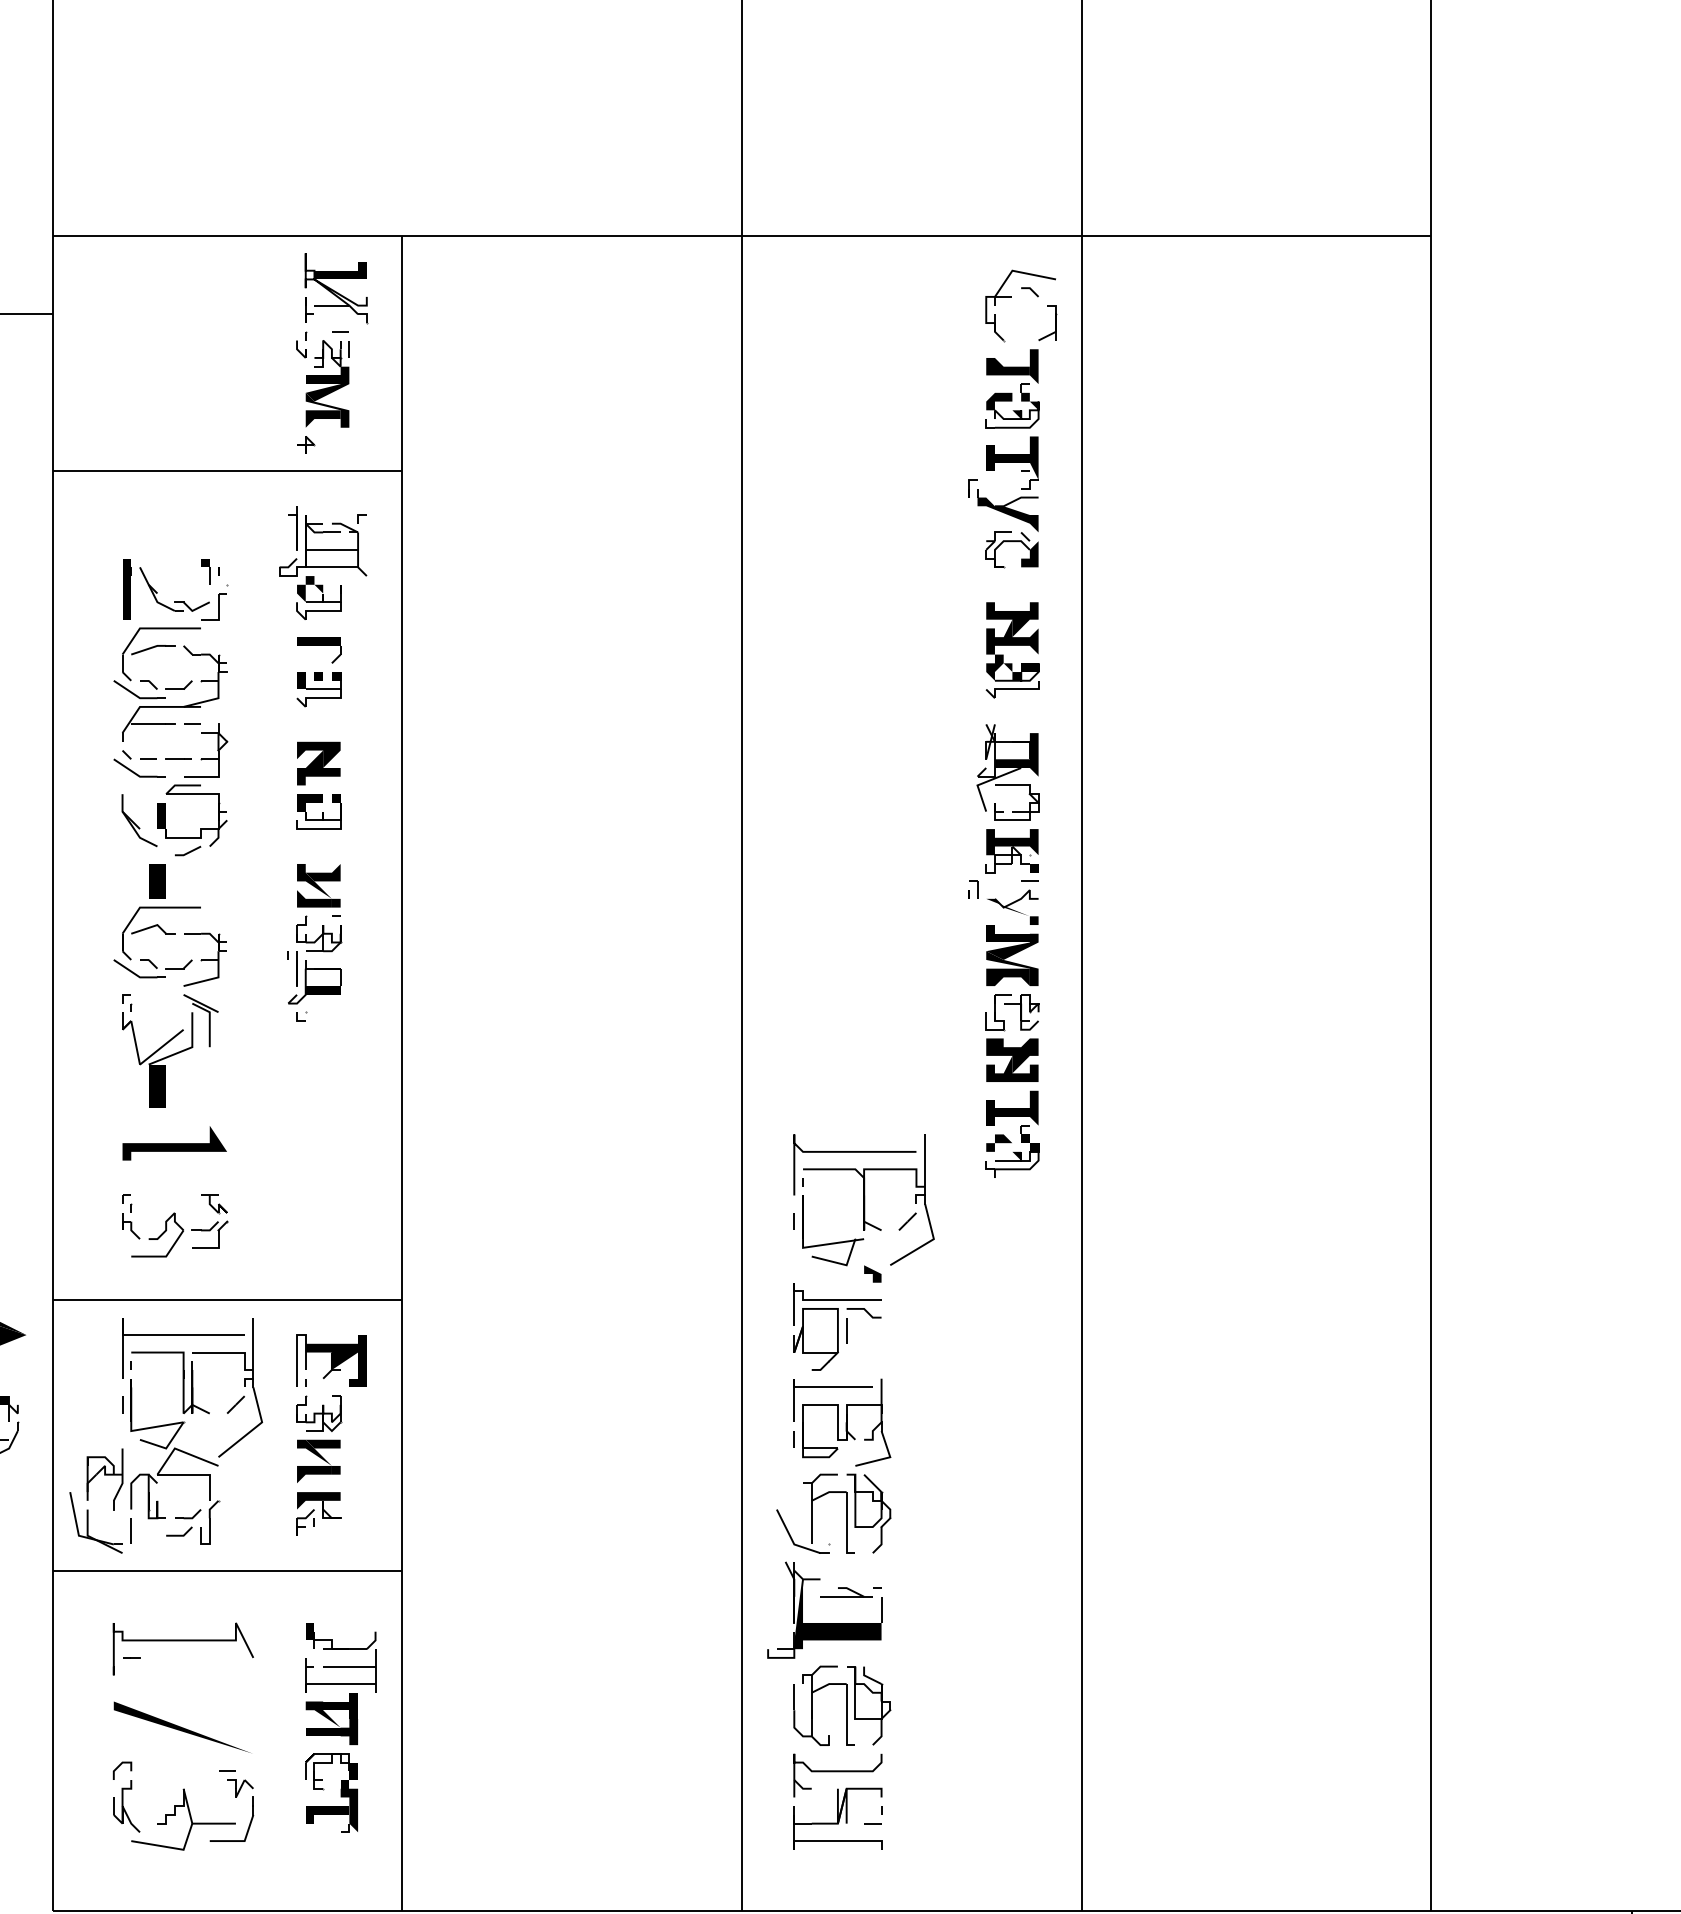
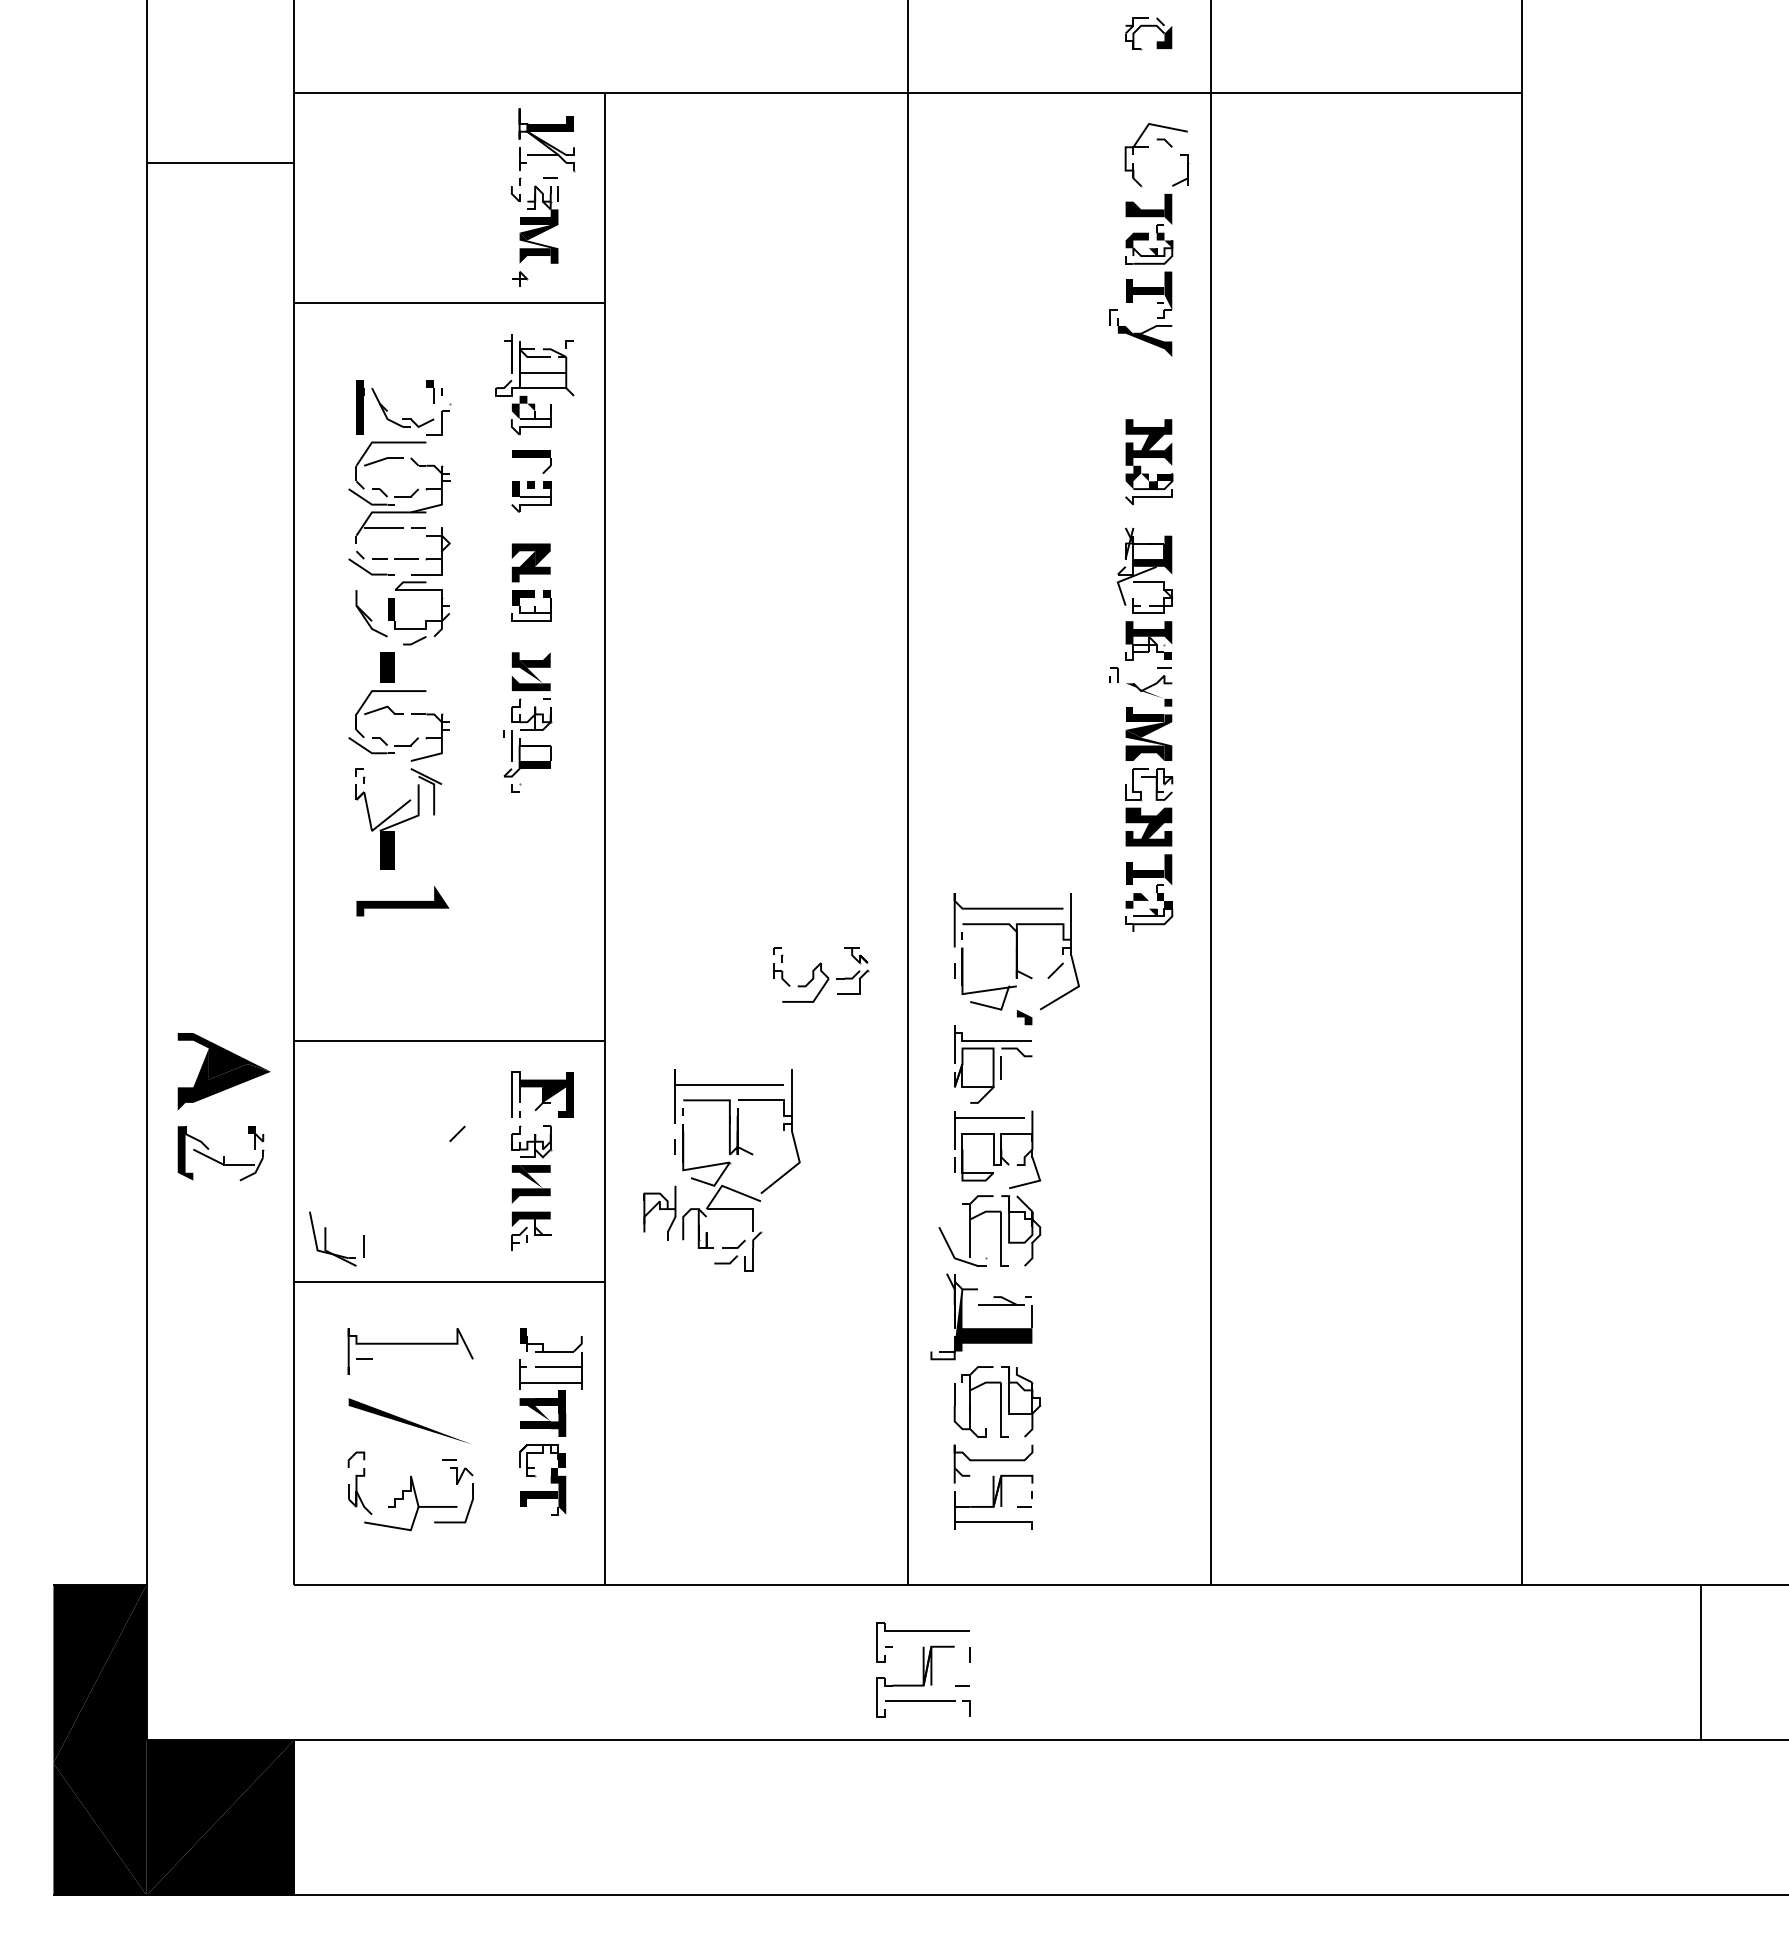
part: (1011, 541) -> (1148, 26), moved
part: (175, 1225) -> (821, 974), moved
part: (174, 1431) -> (721, 1170), moved

